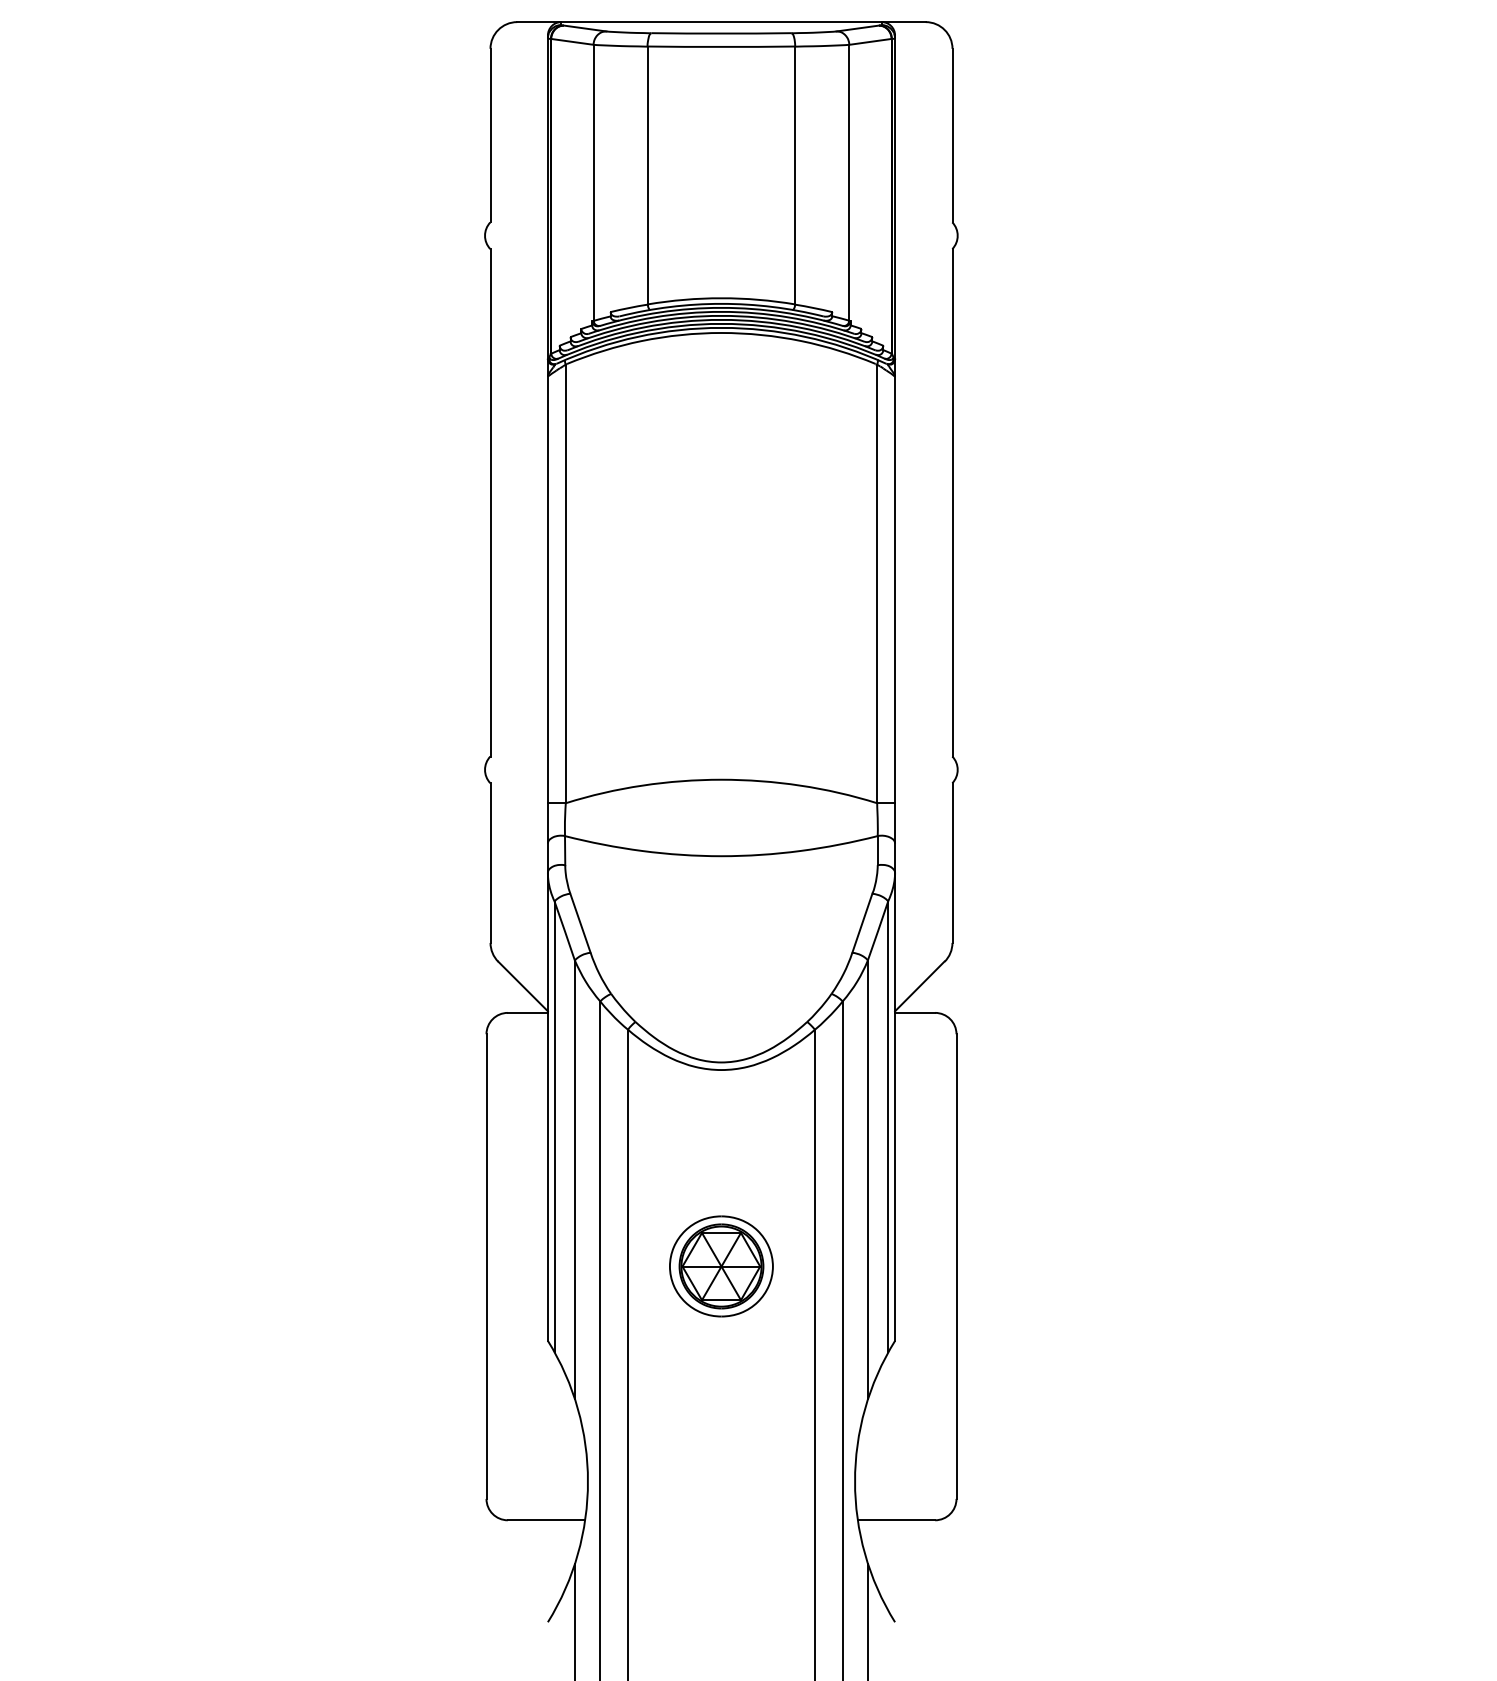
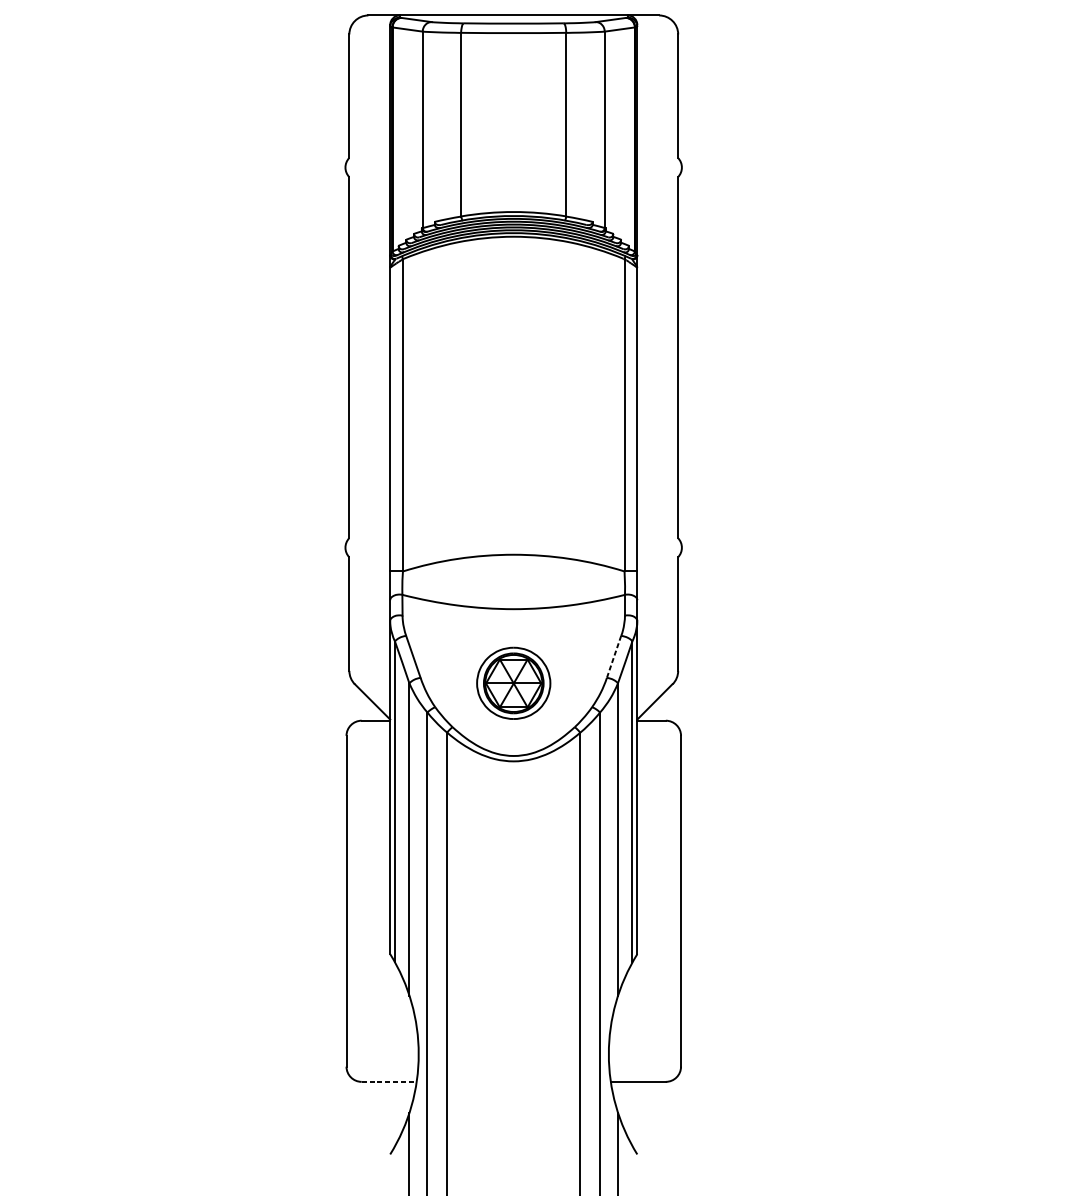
line: (862, 923) -> (614, 657), solid -> dashed
part: (721, 1266) -> (513, 683), moved
line: (546, 1520) -> (389, 1082), solid -> dashed

